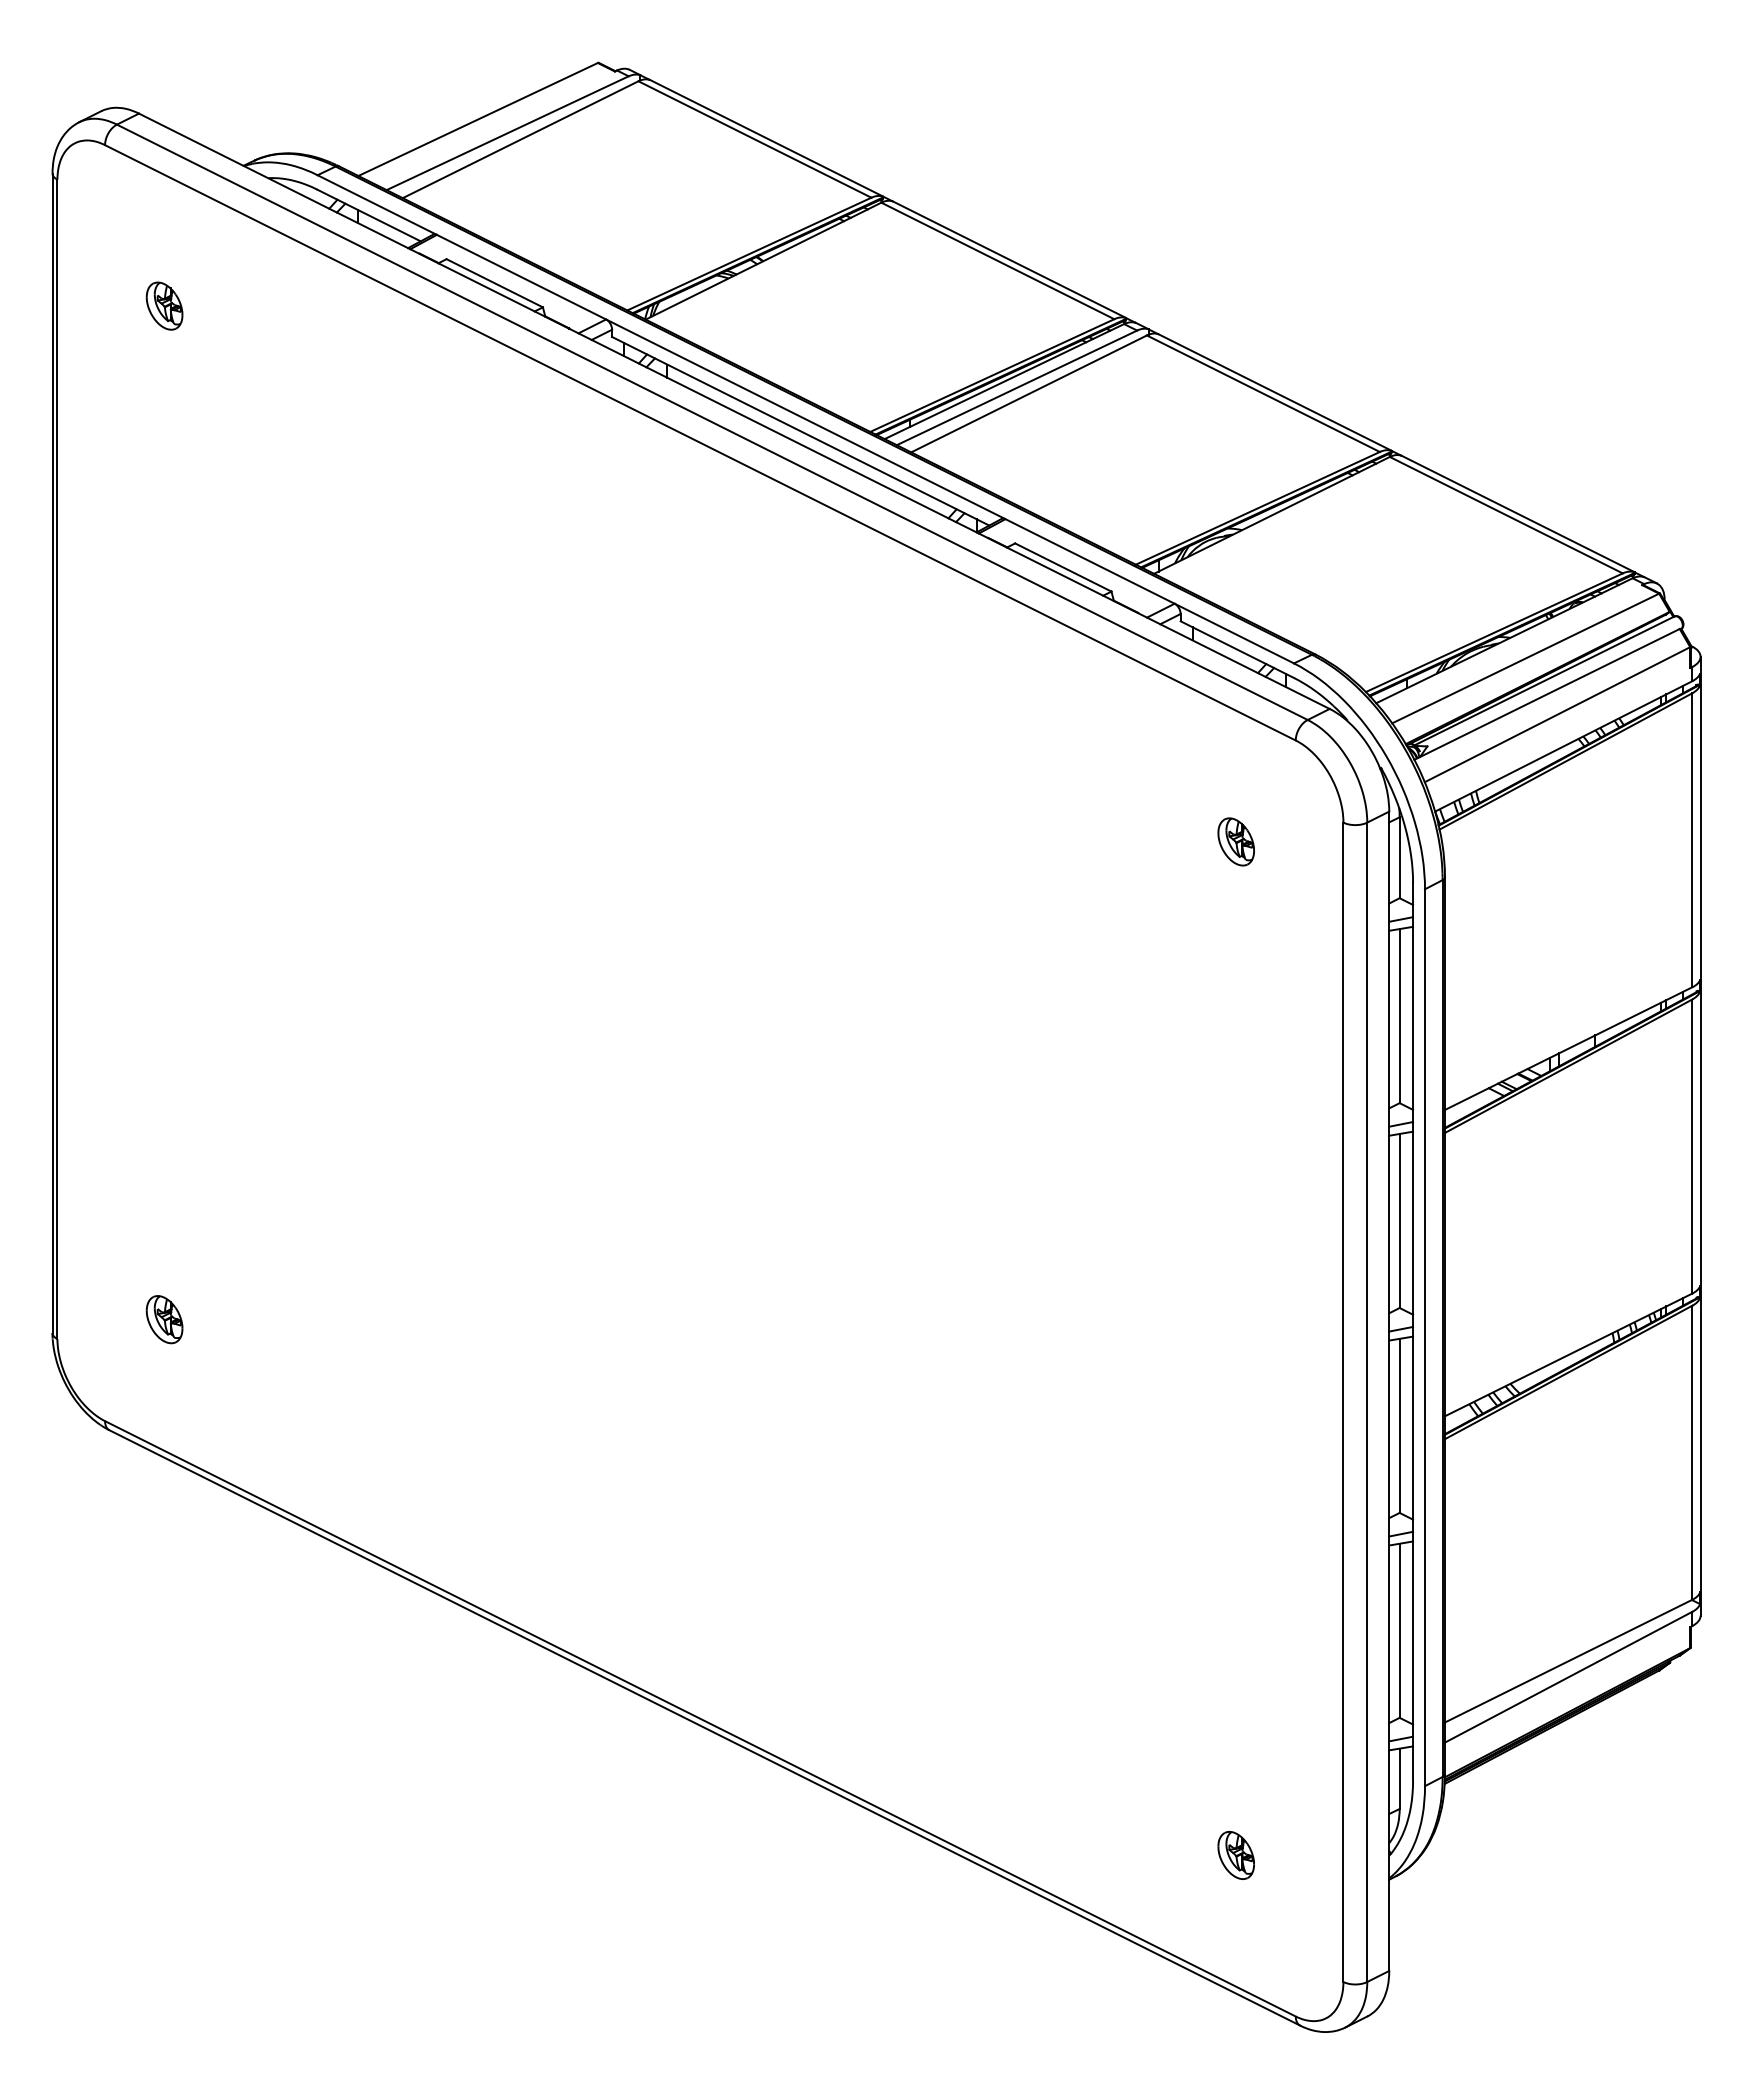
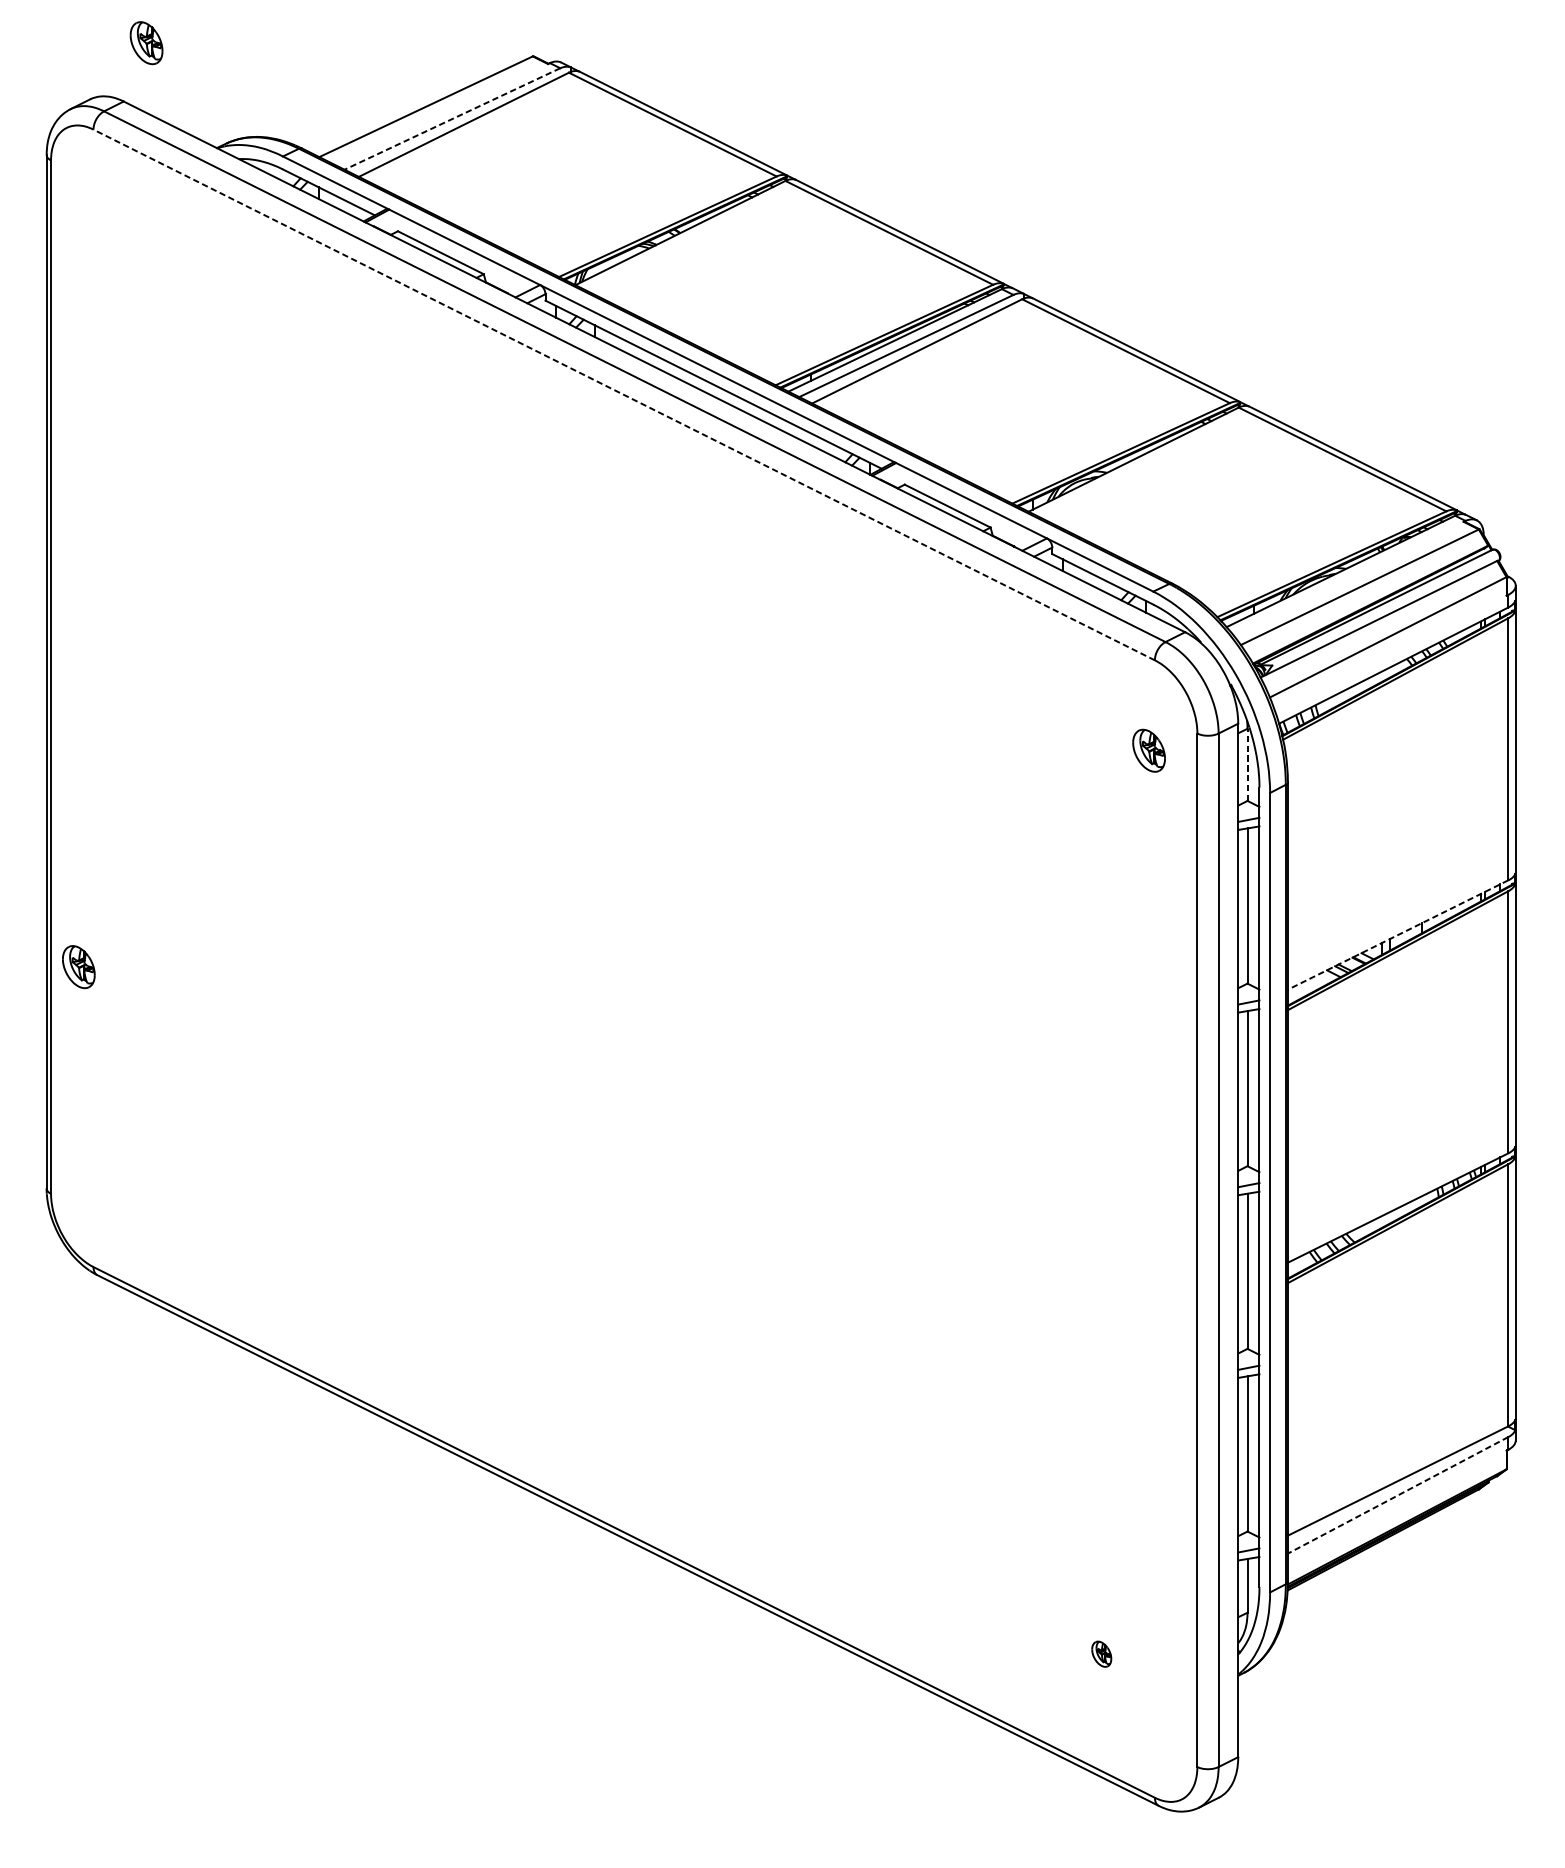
line: (507, 133) -> (452, 119), solid -> dashed
part: (164, 305) -> (146, 42), moved
line: (700, 442) -> (624, 394), solid -> dashed
part: (1235, 841) -> (1148, 750), moved
line: (1399, 857) -> (1247, 764), solid -> dashed
line: (1568, 1048) -> (1398, 934), solid -> dashed
part: (164, 1319) -> (78, 966), moved
line: (1568, 1677) -> (1398, 1495), solid -> dashed
part: (1235, 1855) -> (1101, 1654), size x0.6

